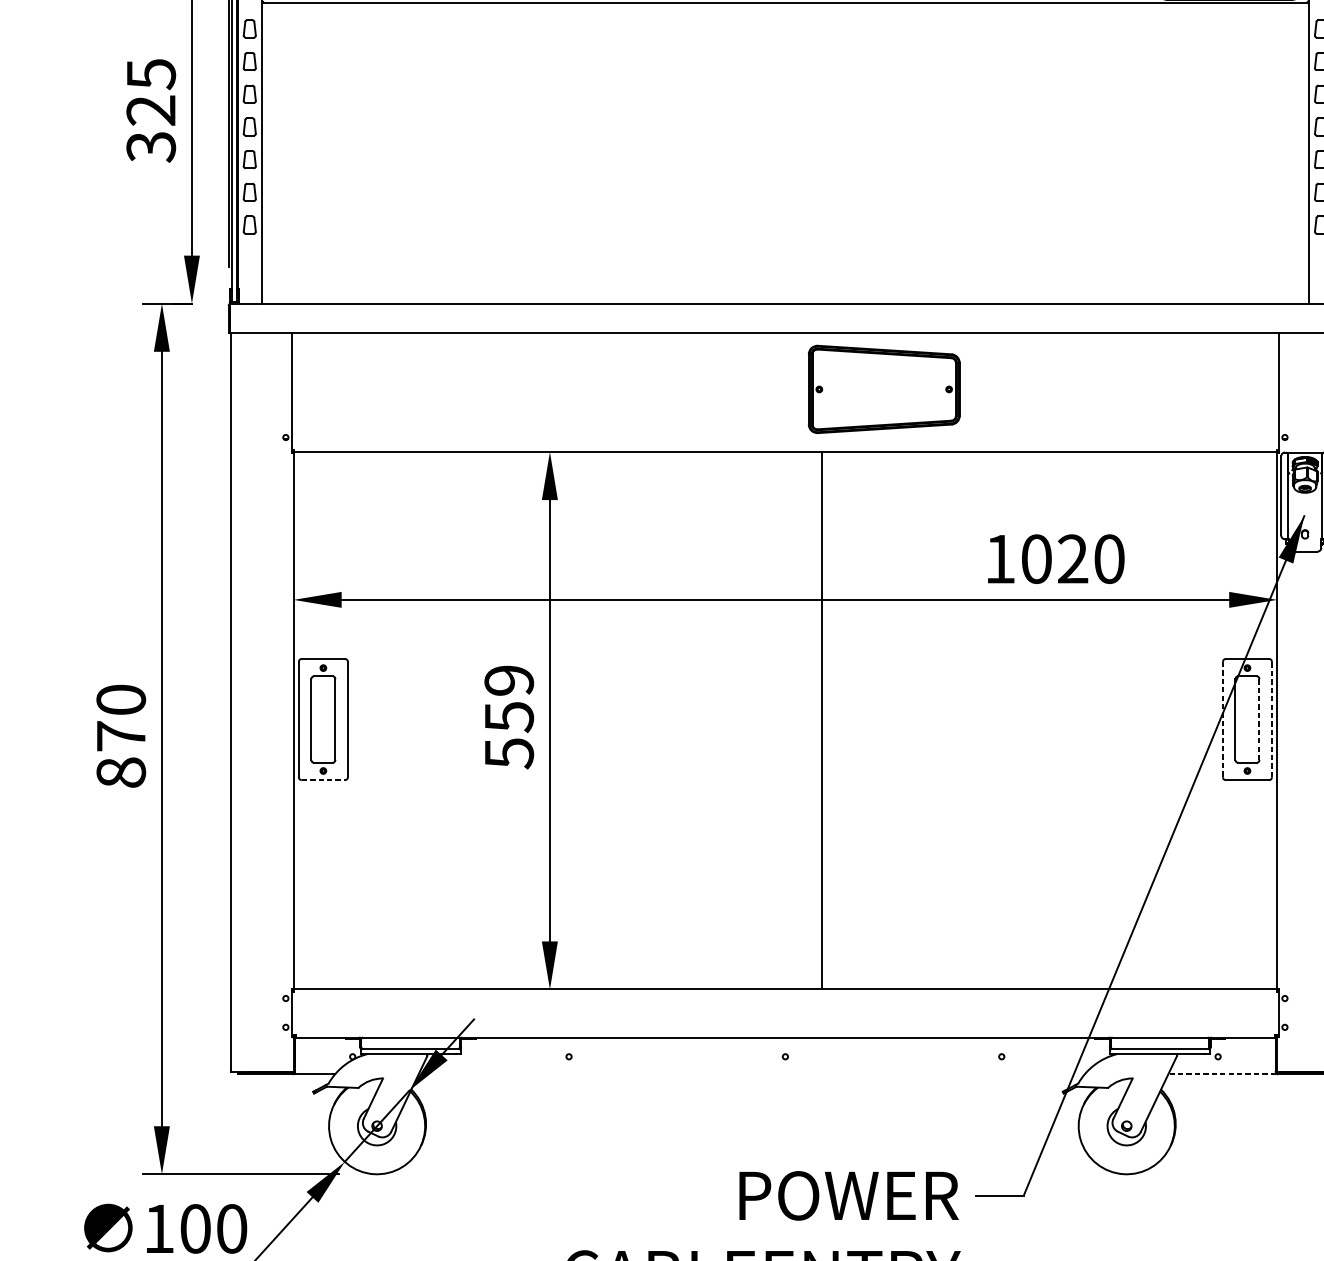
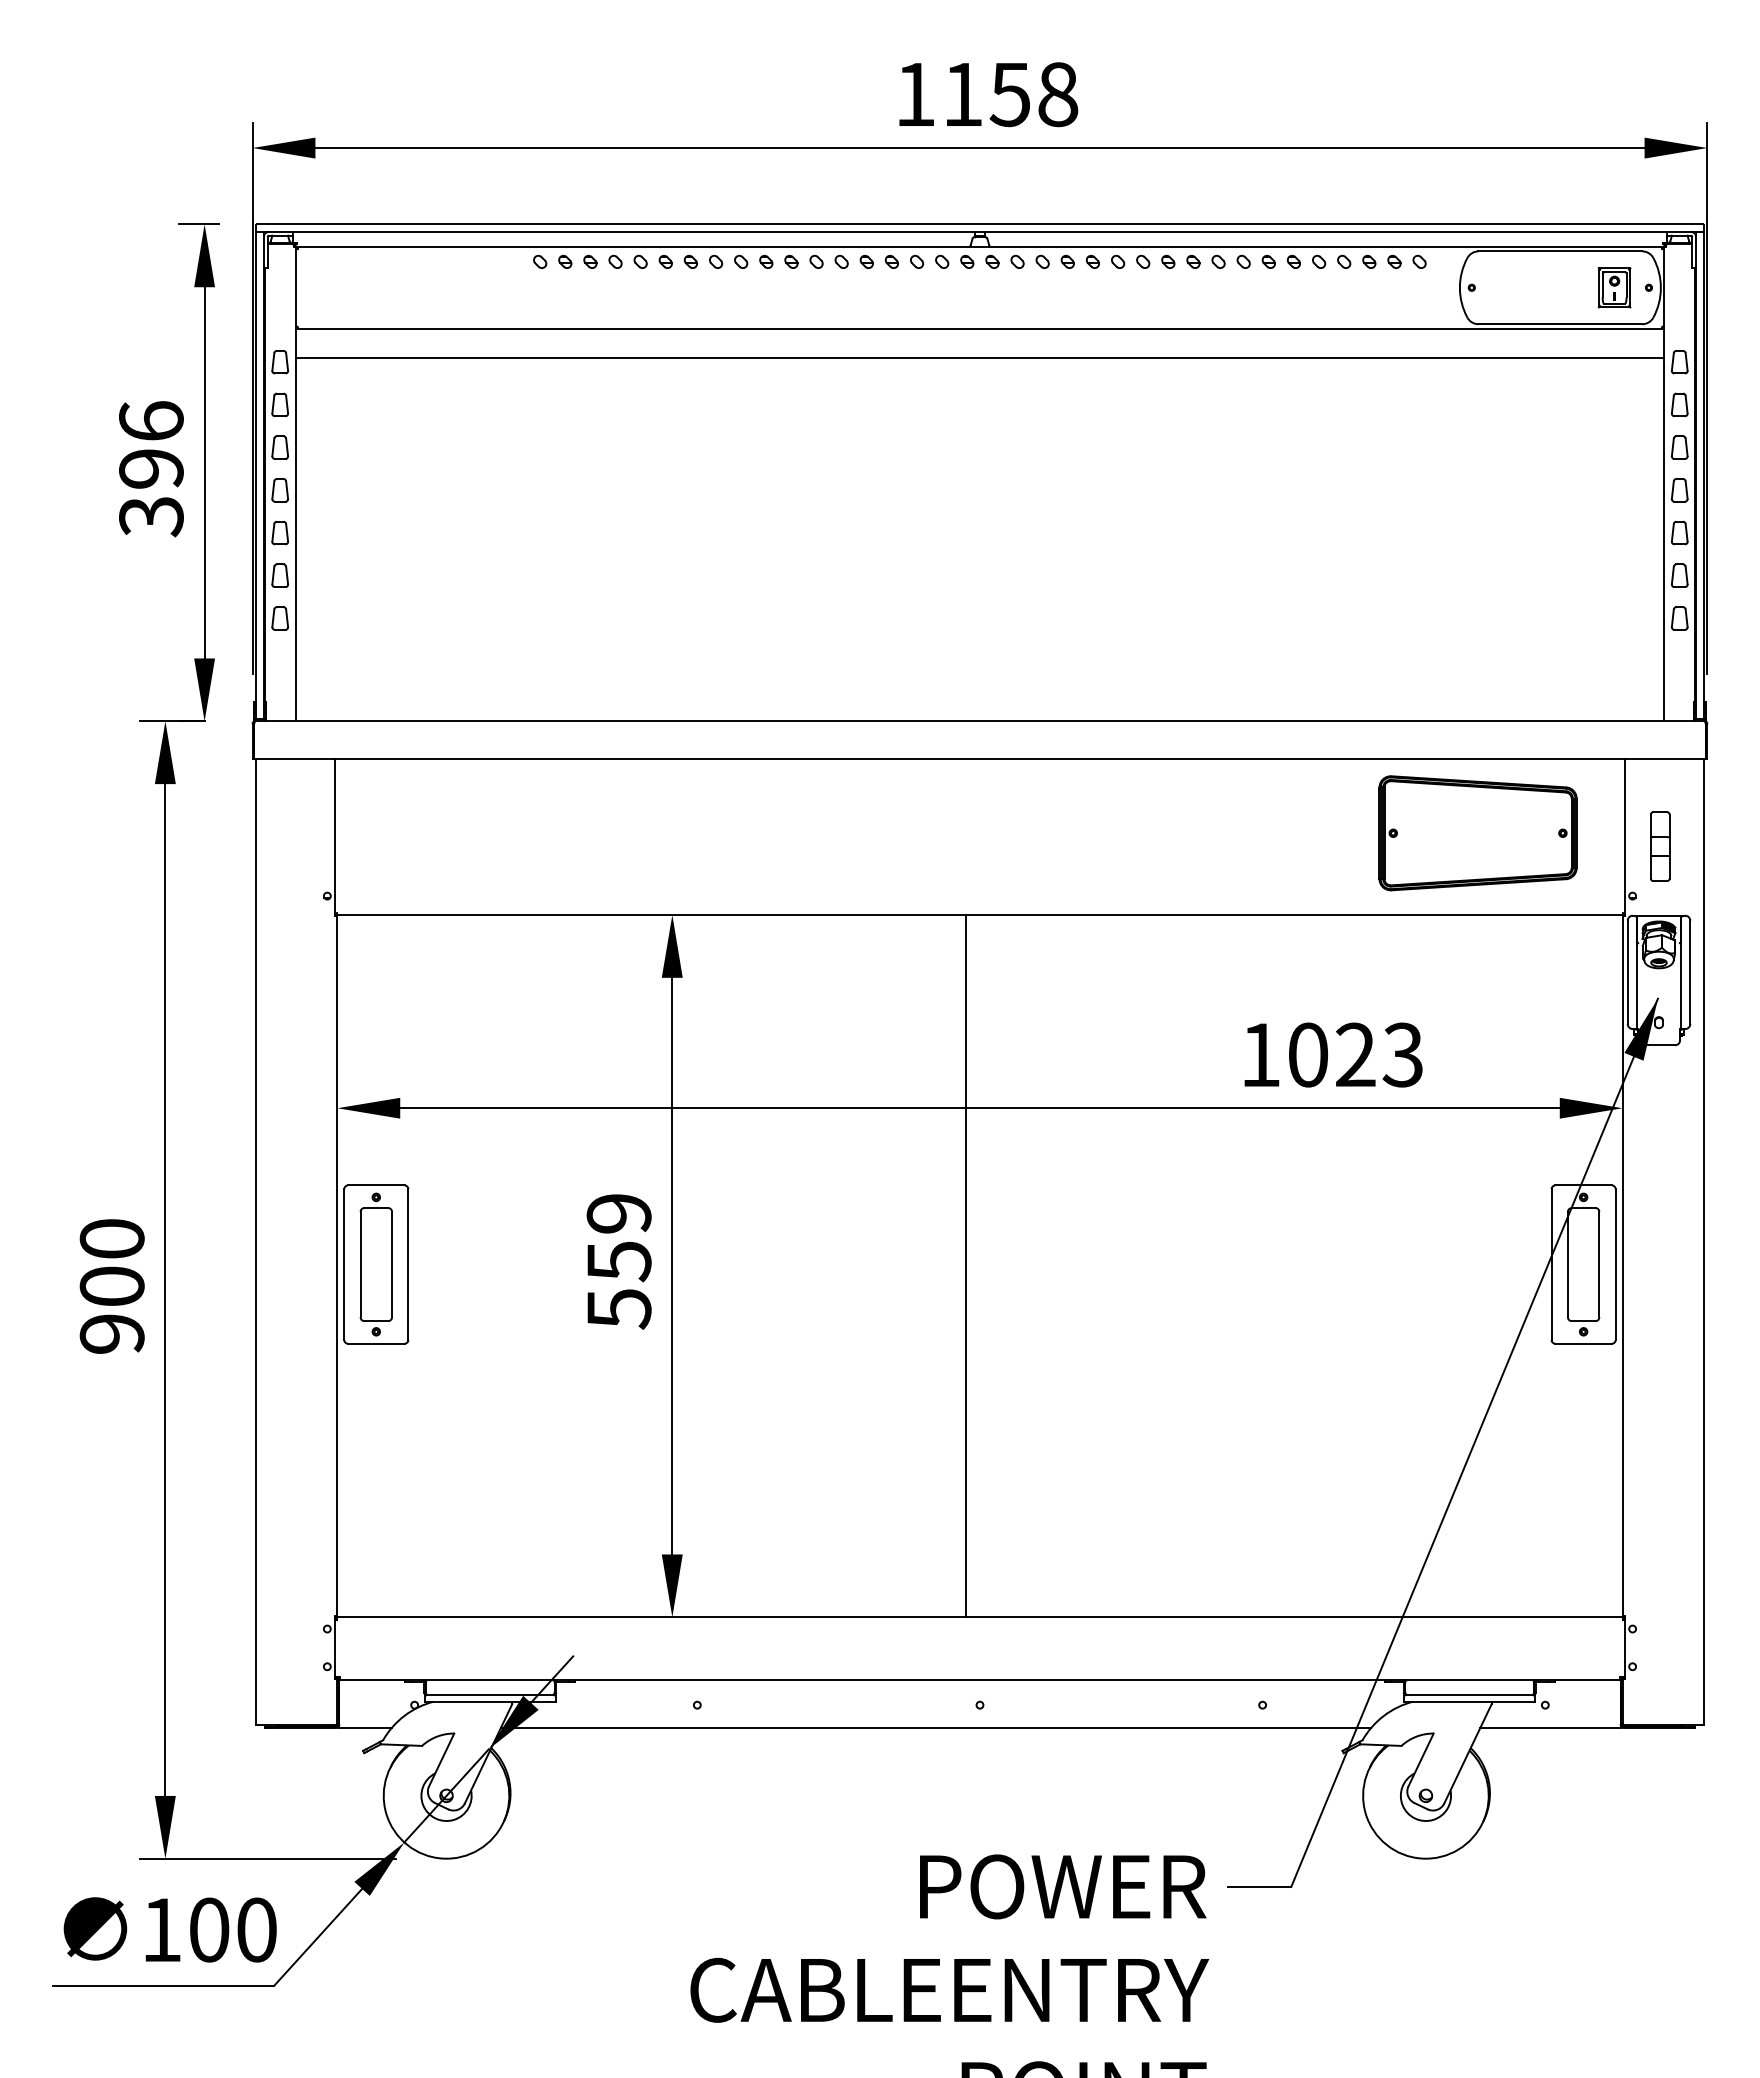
line: (785, 25) -> (979, 357), added
text: (151, 91) -> (151, 444), 325 -> 396
part: (883, 389) -> (1477, 833), moved
part: (1306, 399) -> (1660, 846), added
text: (1108, 558) -> (1402, 1054), 1020 -> 1023
line: (1259, 719) -> (1599, 1264), dashed -> solid
line: (1271, 719) -> (1615, 1264), dashed -> solid
line: (822, 720) -> (966, 1265), moved
line: (1222, 720) -> (1551, 1265), dashed -> solid
text: (120, 753) -> (111, 1309), 870 -> 900
line: (323, 779) -> (376, 1343), dashed -> solid
line: (751, 1074) -> (935, 1728), added
line: (1222, 1074) -> (1550, 1728), dashed -> solid

